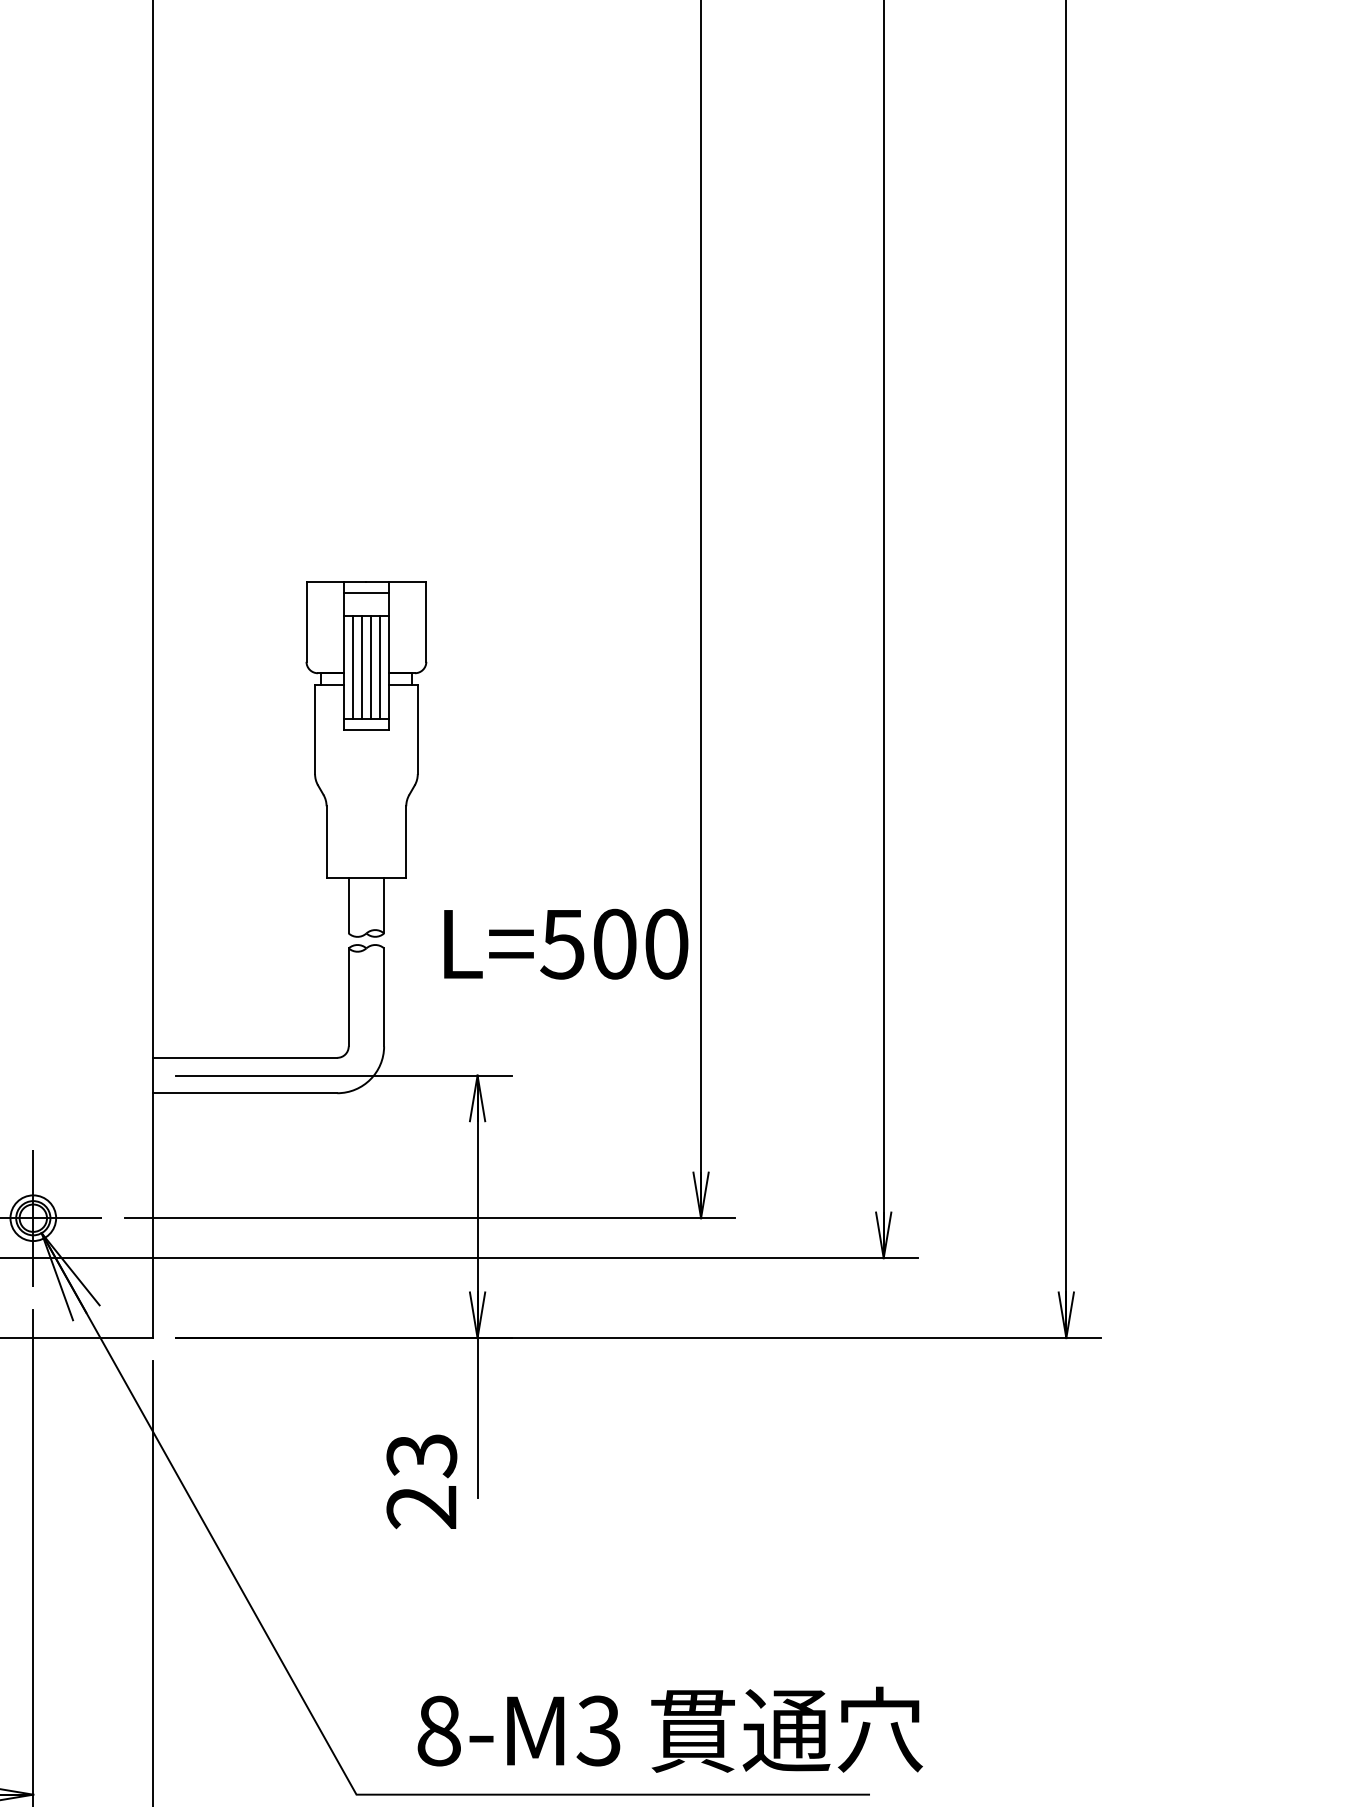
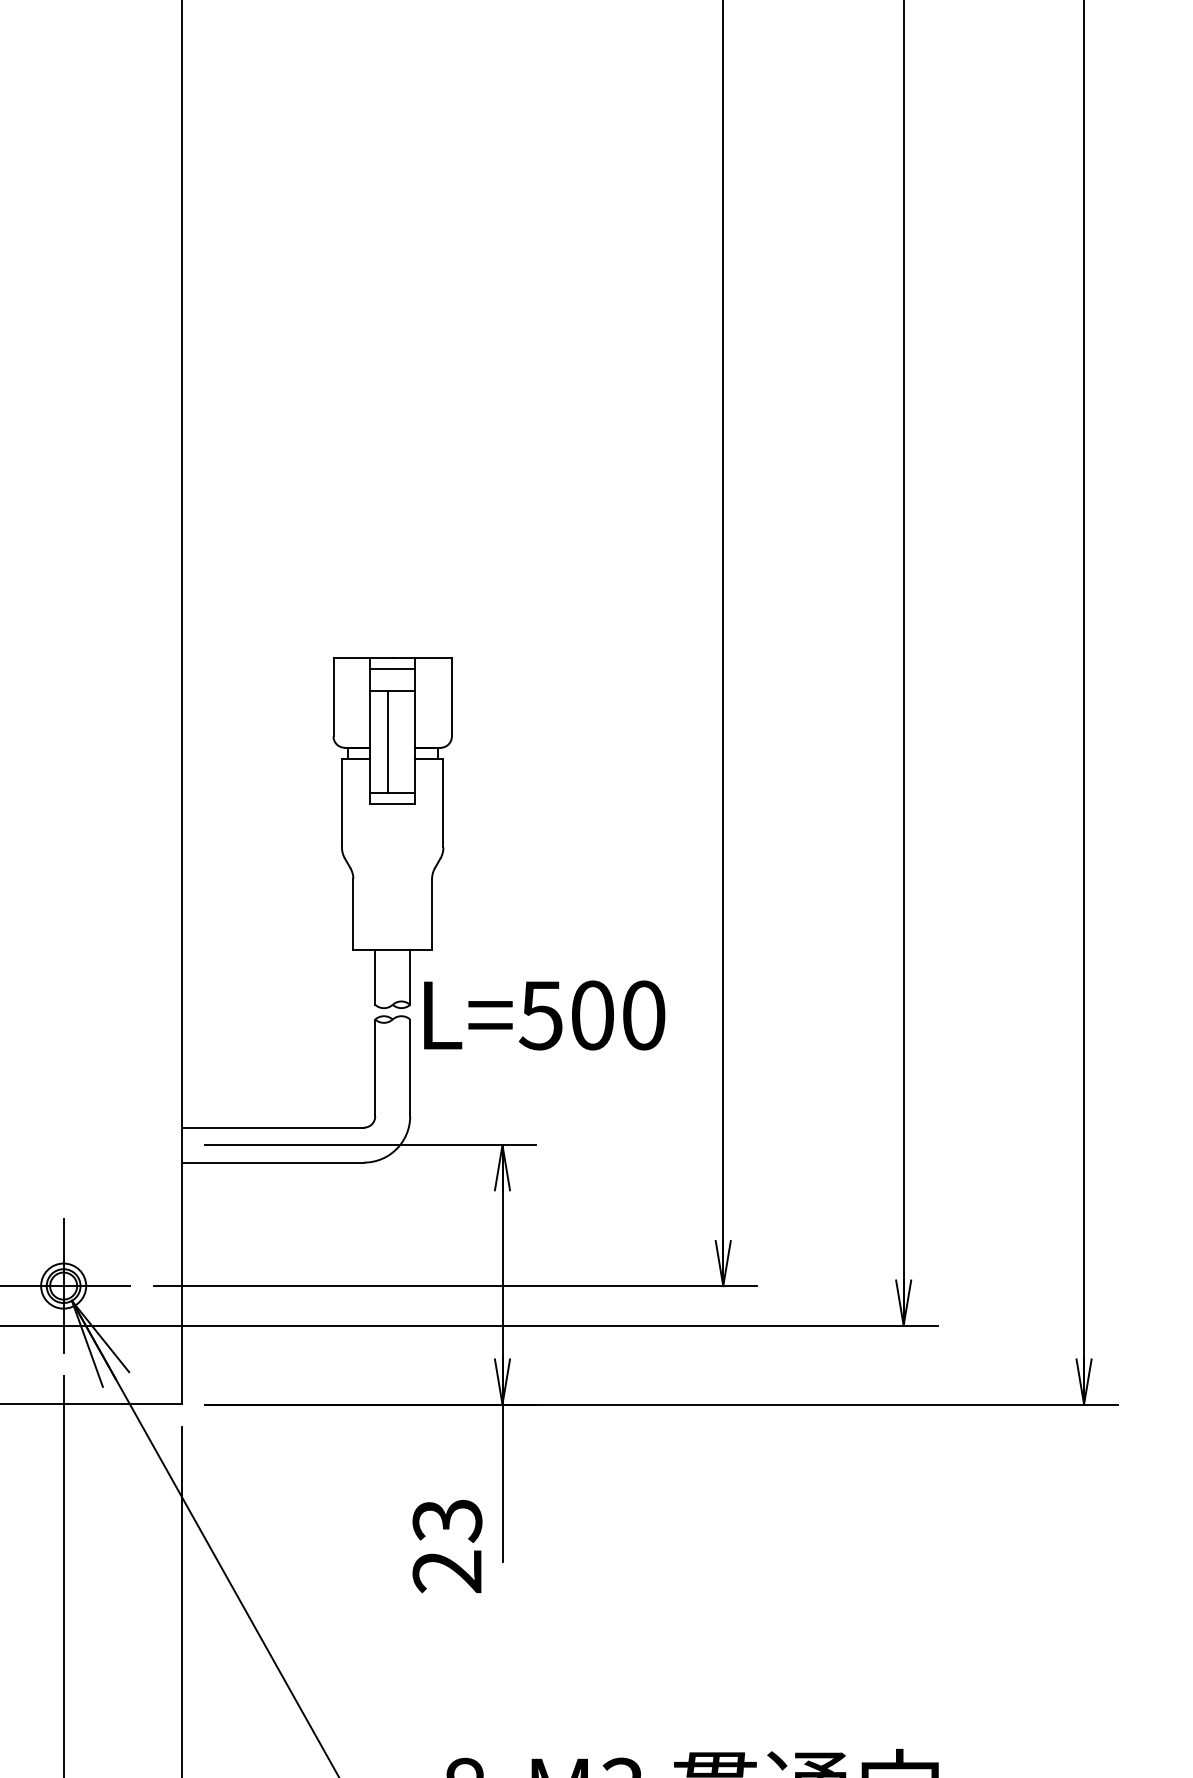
line: (352, 667) -> (378, 742), removed
line: (371, 667) -> (397, 742), removed
line: (380, 667) -> (406, 742), removed
text: (566, 943) -> (544, 1014), moved

